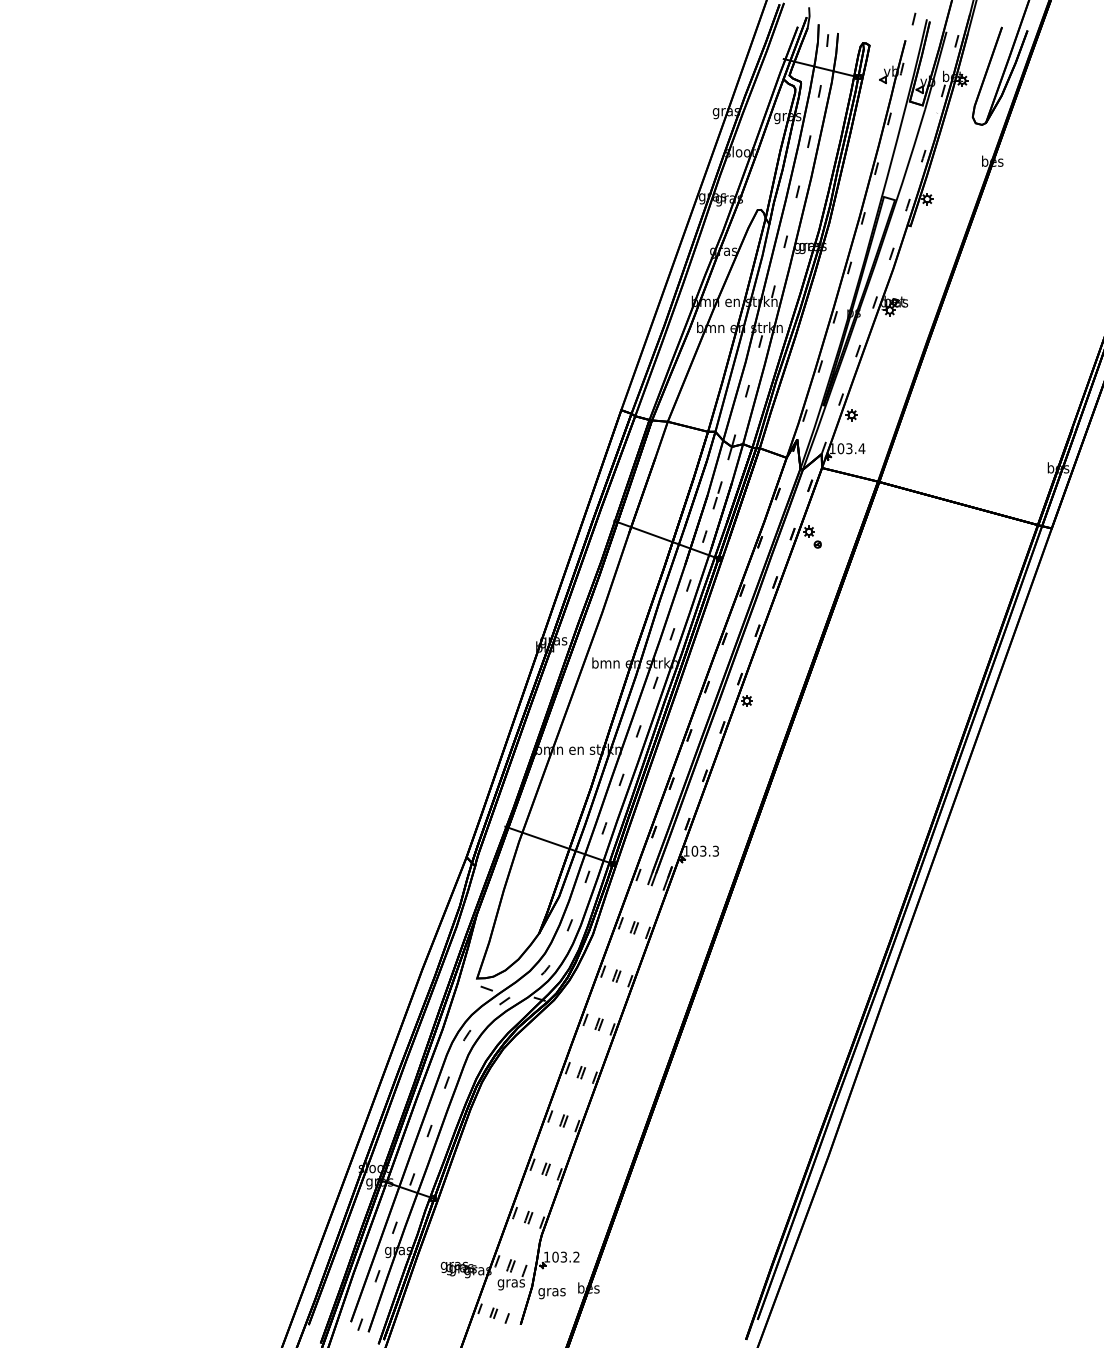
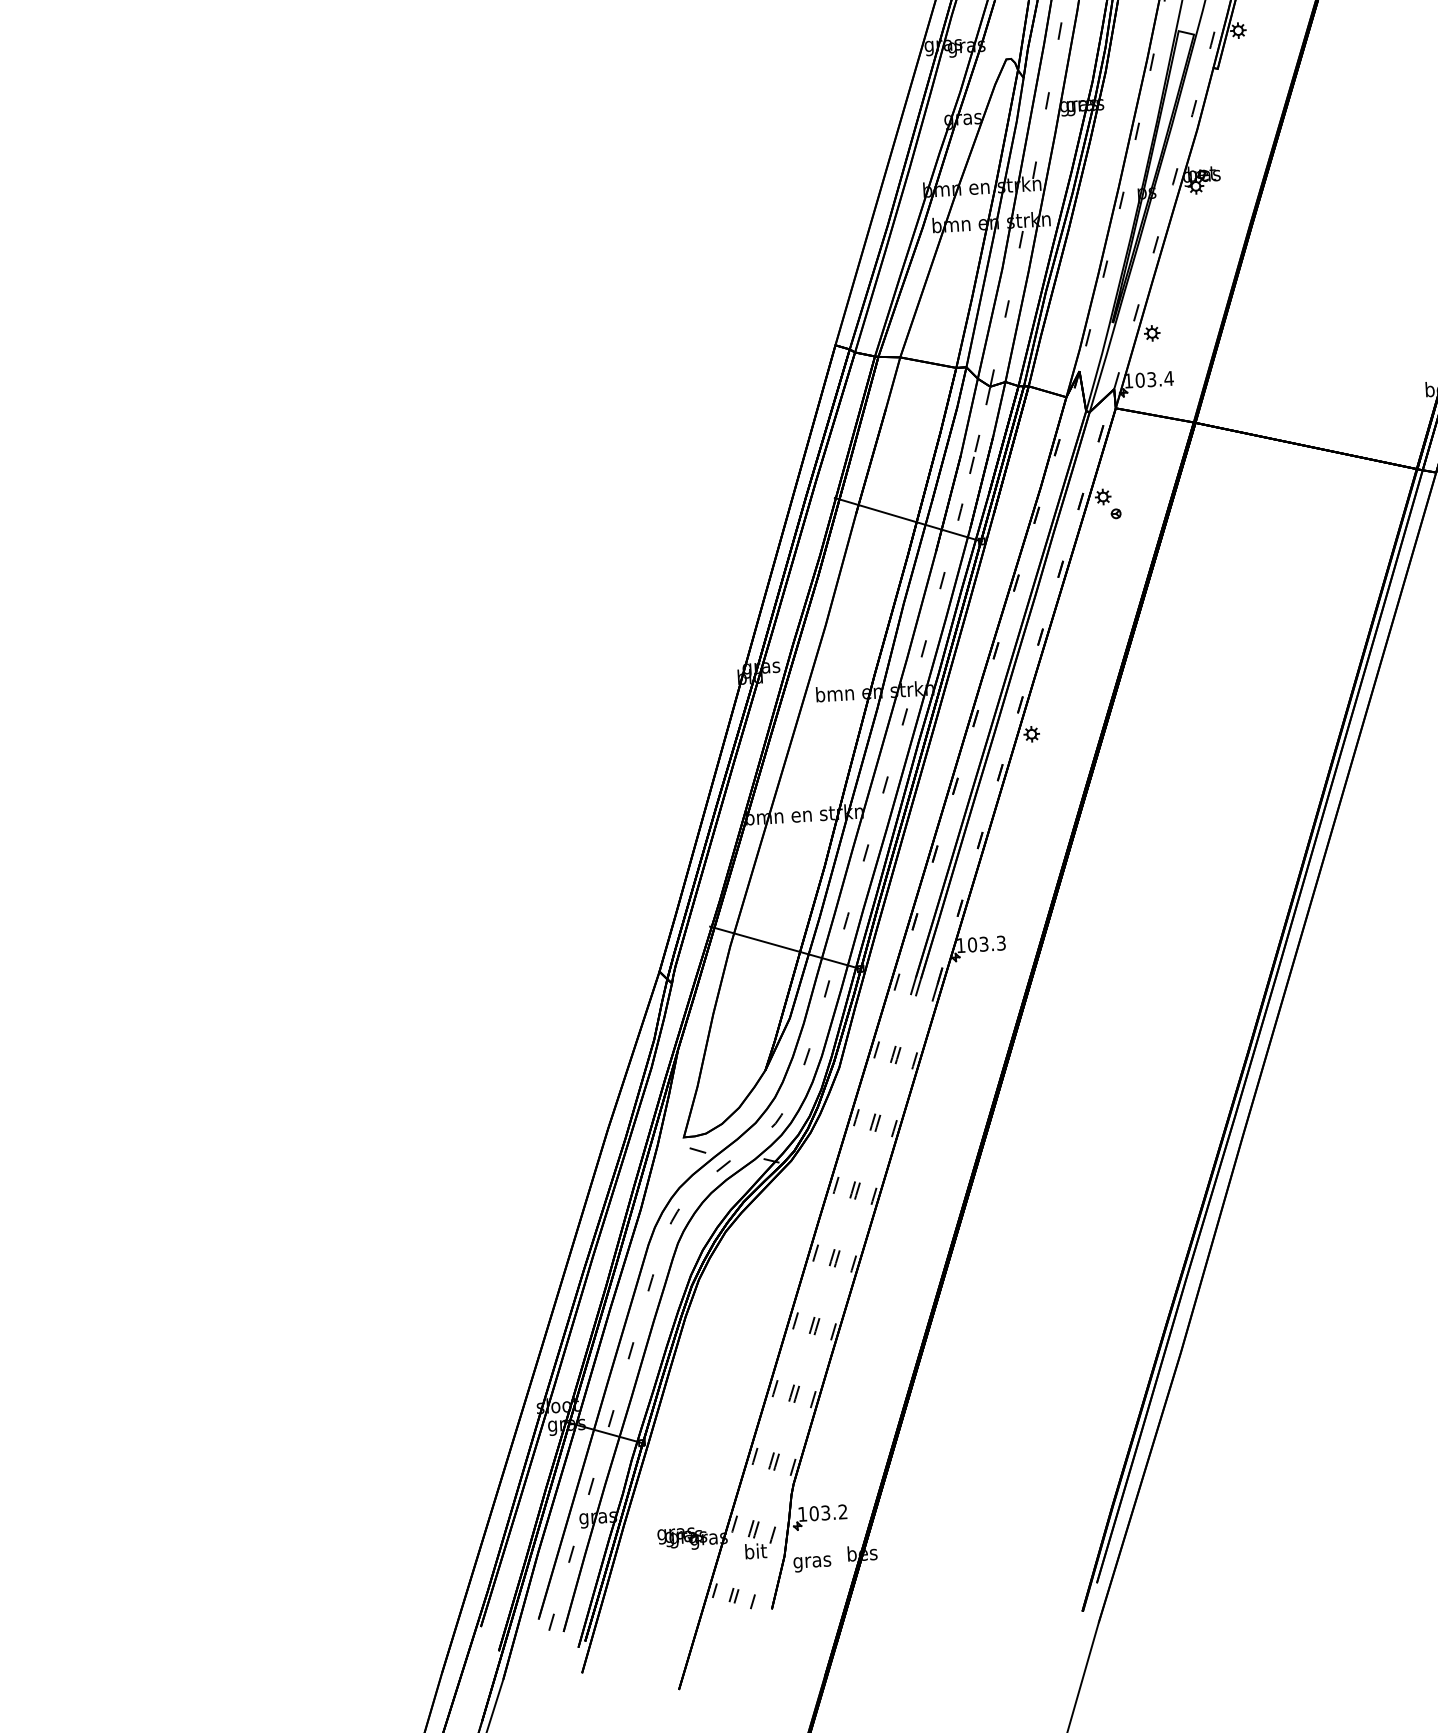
text: (510, 1283) -> (754, 1553), gras -> bit

